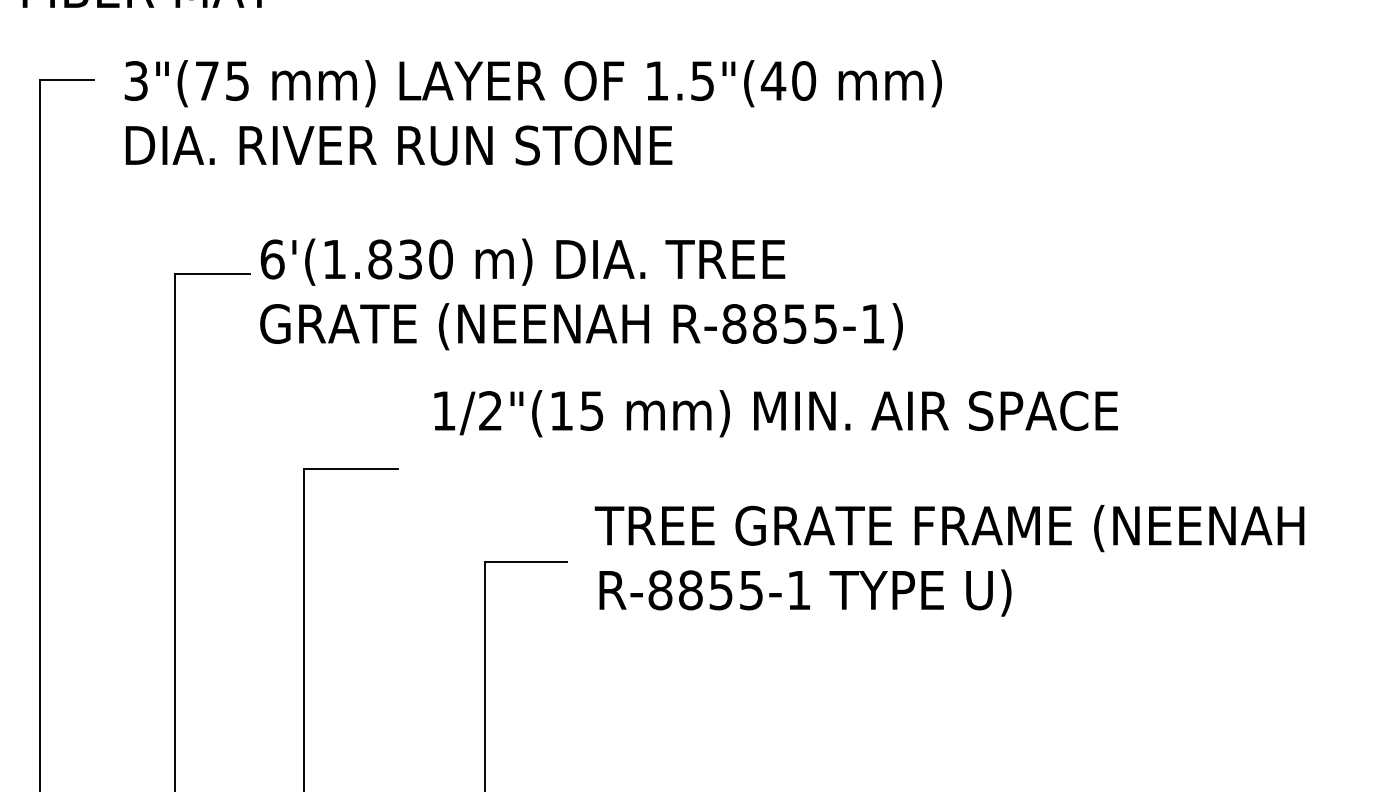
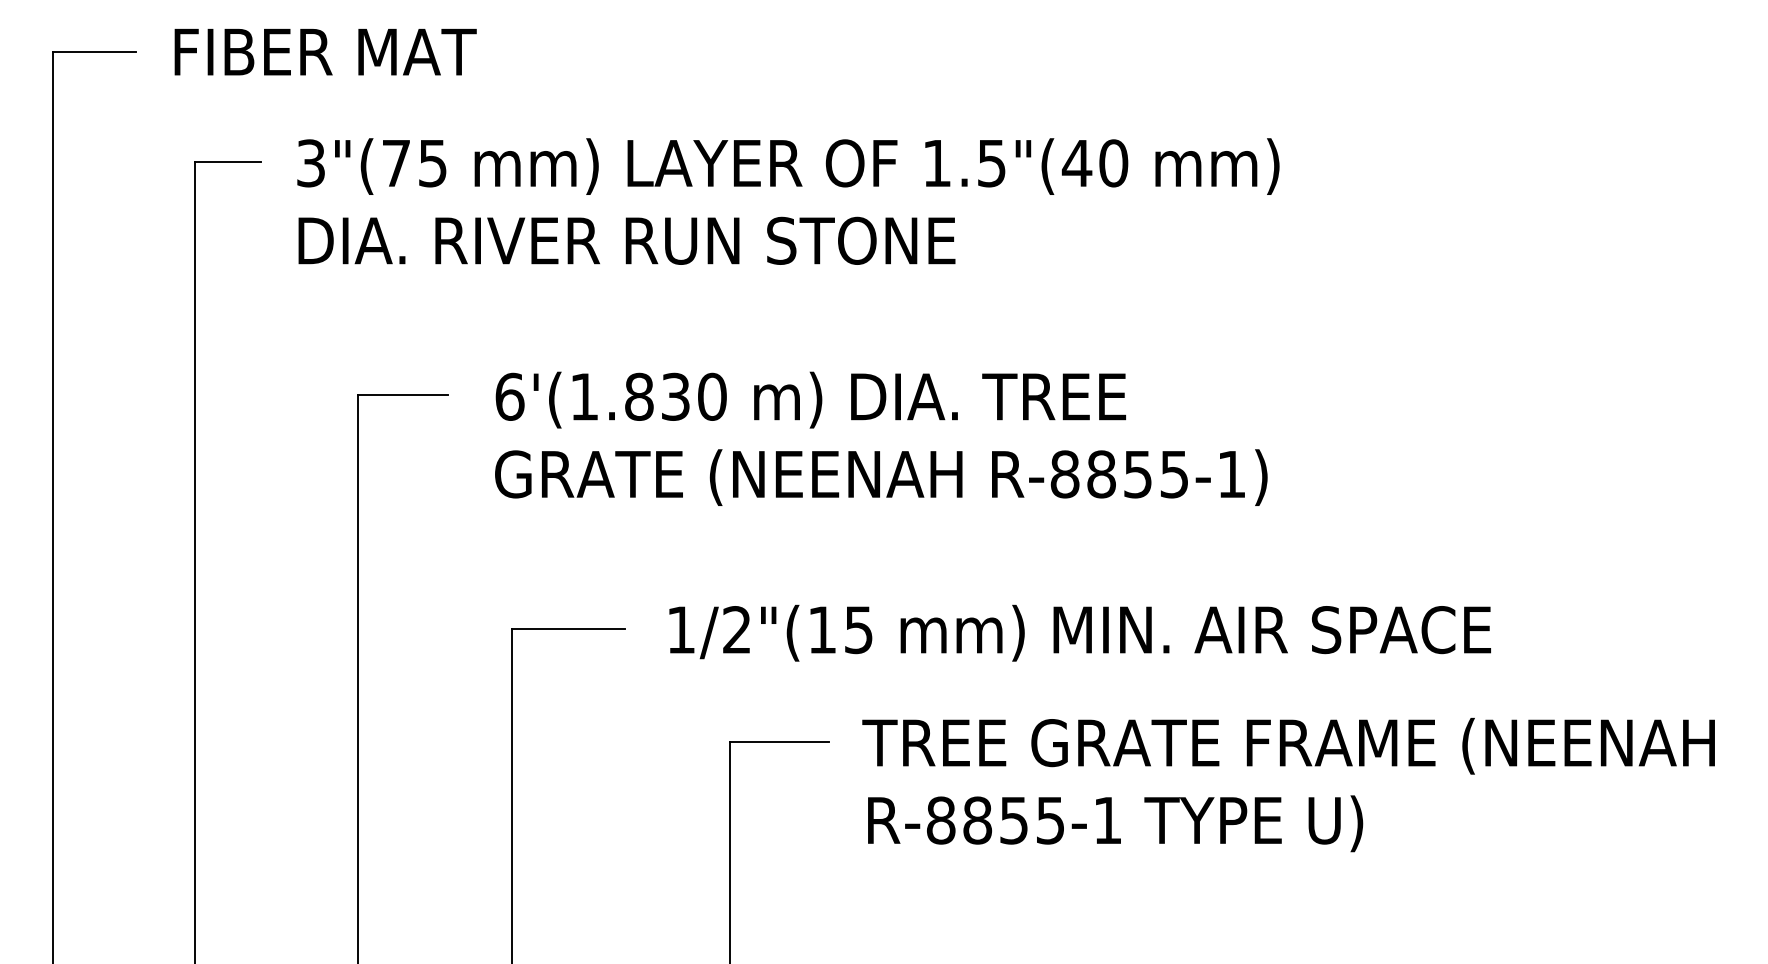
text: (581, 294) -> (881, 438), moved
text: (775, 413) -> (1079, 632), moved
text: (949, 561) -> (1288, 785), moved

